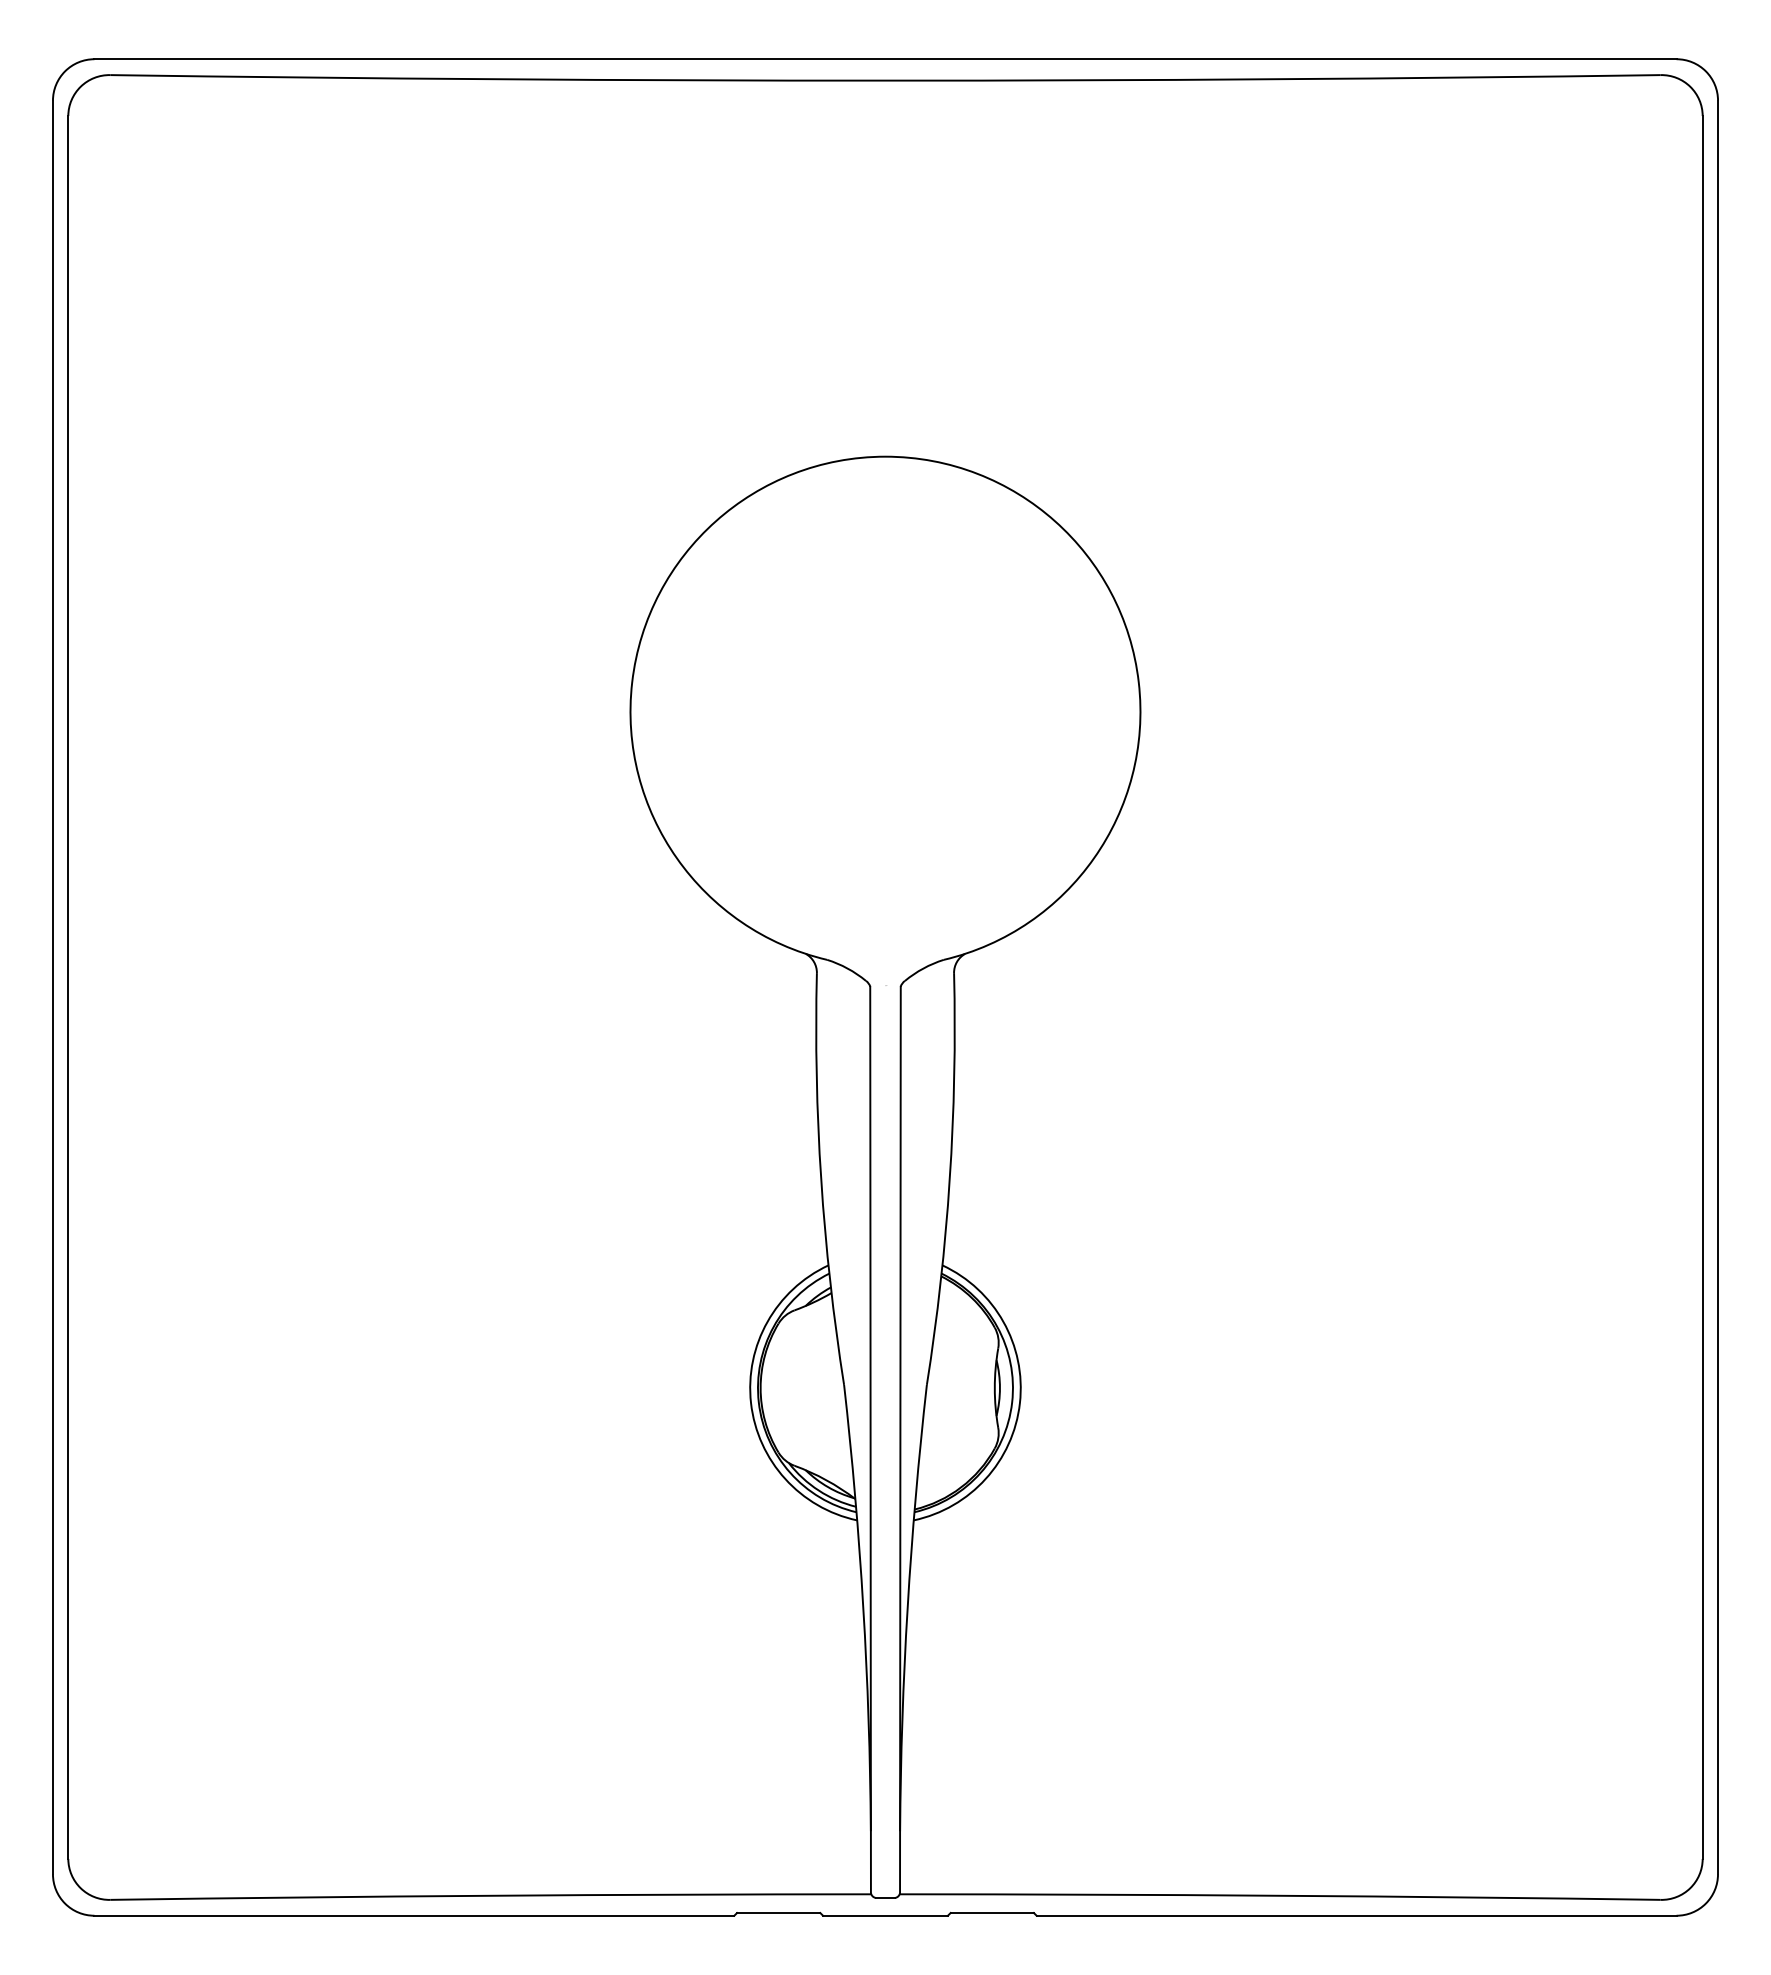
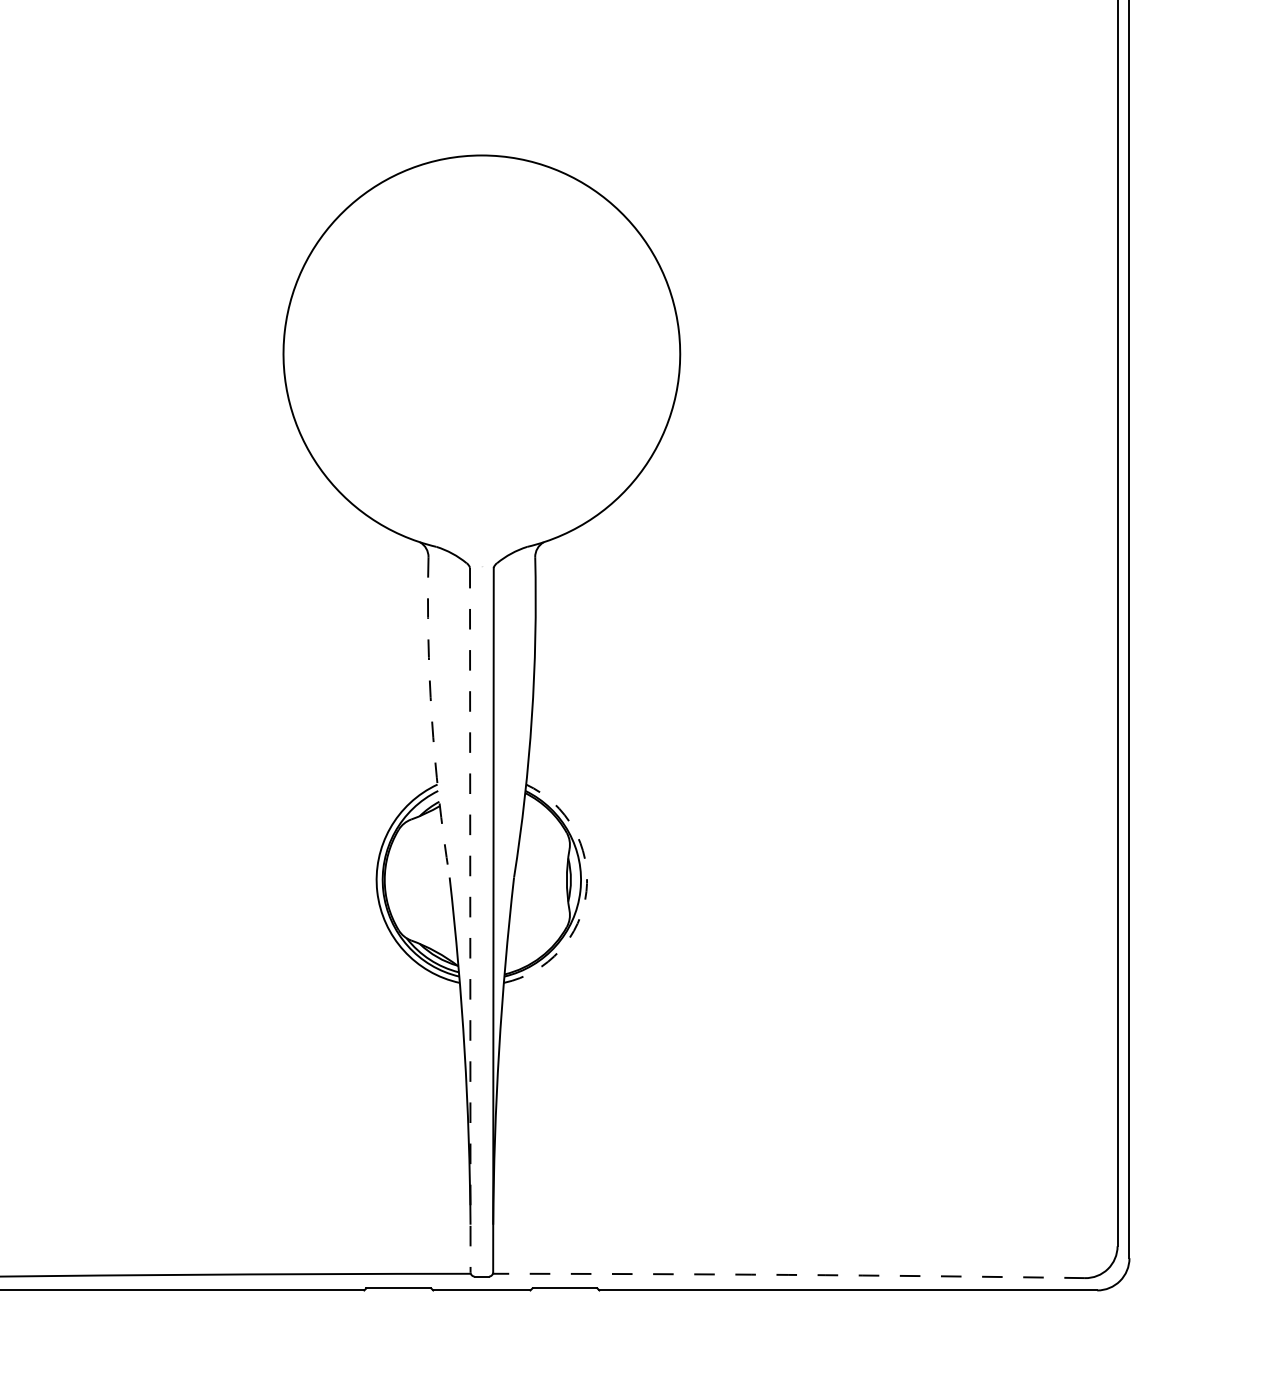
arc: (821, 1179) -> (432, 717), solid -> dashed
arc: (1019, 1403) -> (586, 892), solid -> dashed
line: (870, 1440) -> (470, 920), solid -> dashed
arc: (1280, 1895) -> (789, 1274), solid -> dashed

